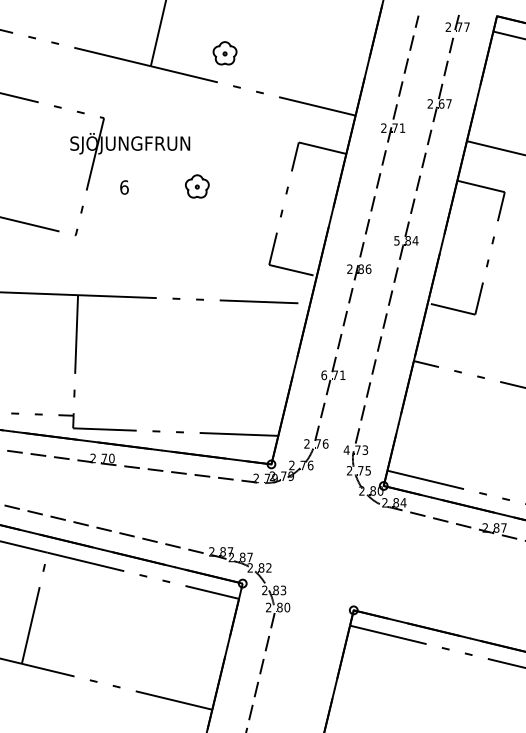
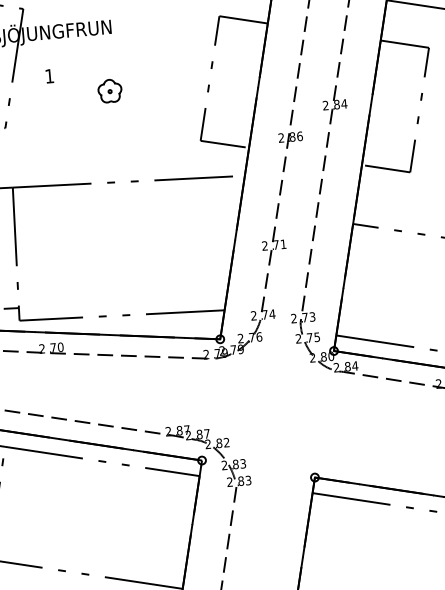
part: (197, 186) -> (110, 91), moved
text: (124, 187) -> (49, 76), 6 -> 1
text: (396, 240) -> (325, 105), 5 -> 2
text: (324, 375) -> (265, 246), 6 -> 2
text: (325, 443) -> (272, 313), 76 -> 74
text: (346, 449) -> (293, 317), 4 -> 2
text: (287, 607) -> (248, 480), 80 -> 83

